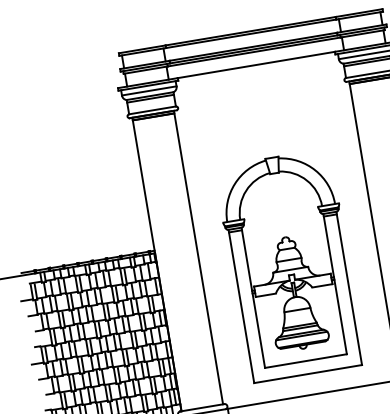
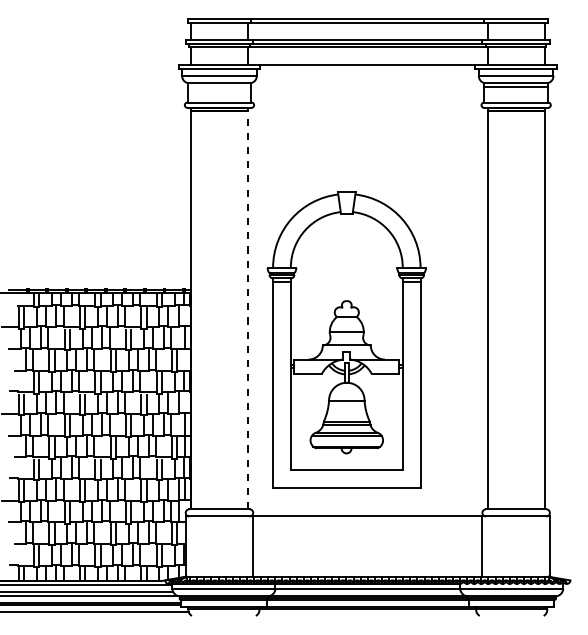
line: (150, 98) -> (219, 86), removed
line: (198, 257) -> (247, 308), solid -> dashed
part: (289, 265) -> (346, 339), moved

